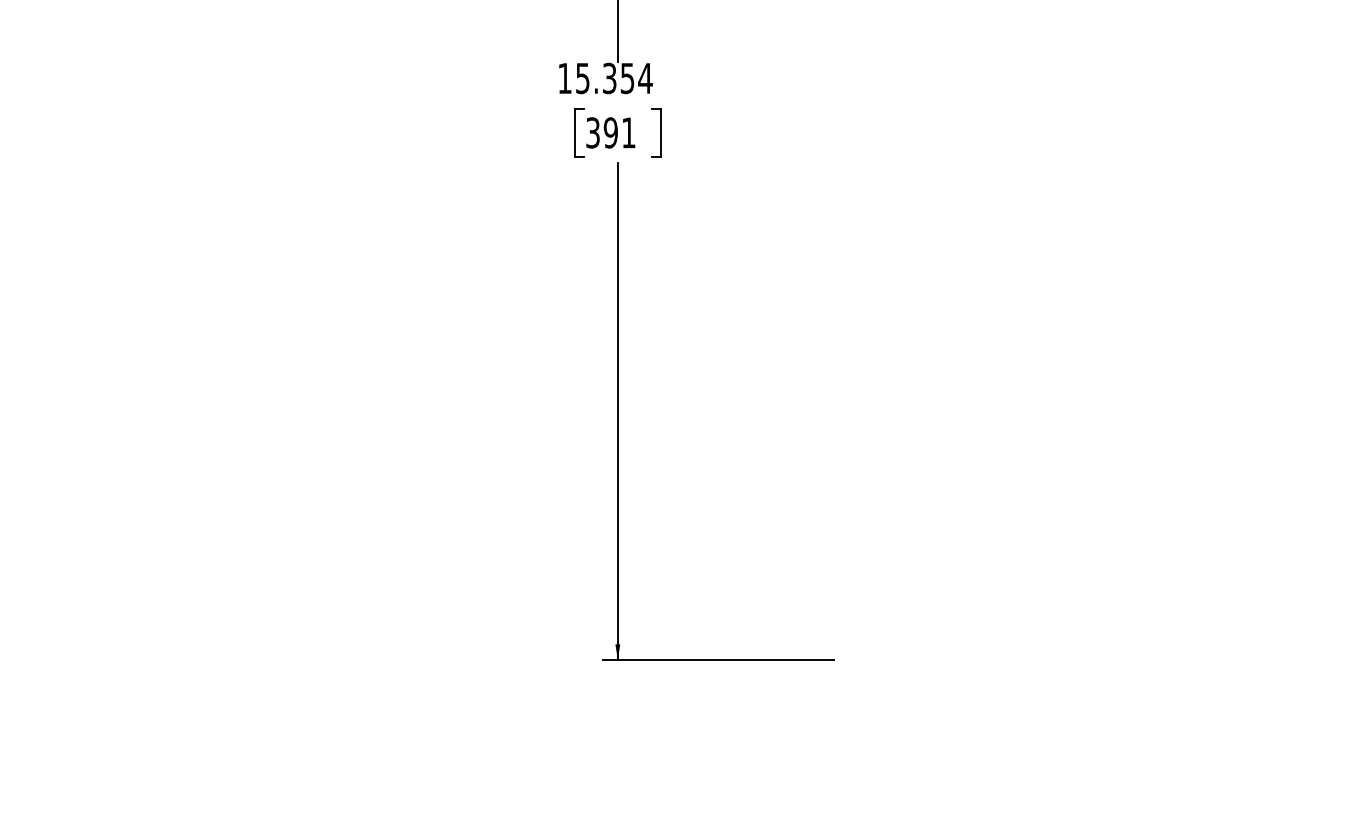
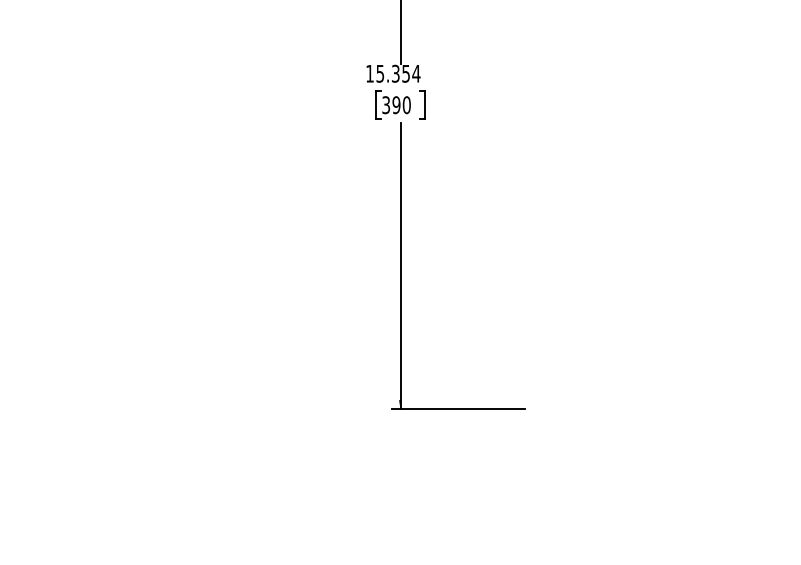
text: (628, 133) -> (406, 105), 391 -> 390

